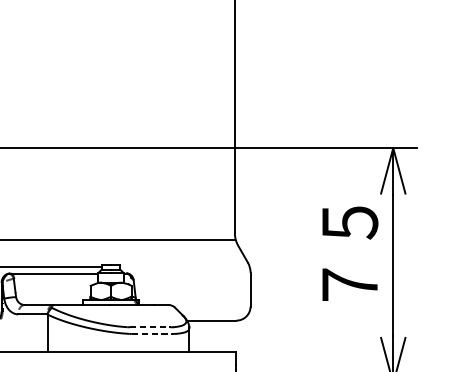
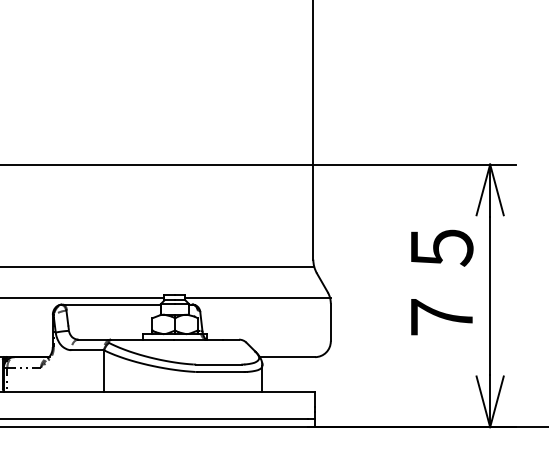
line: (184, 267) -> (257, 297), added
line: (150, 327) -> (219, 364), dashed -> solid
line: (152, 334) -> (221, 372), dashed -> solid

